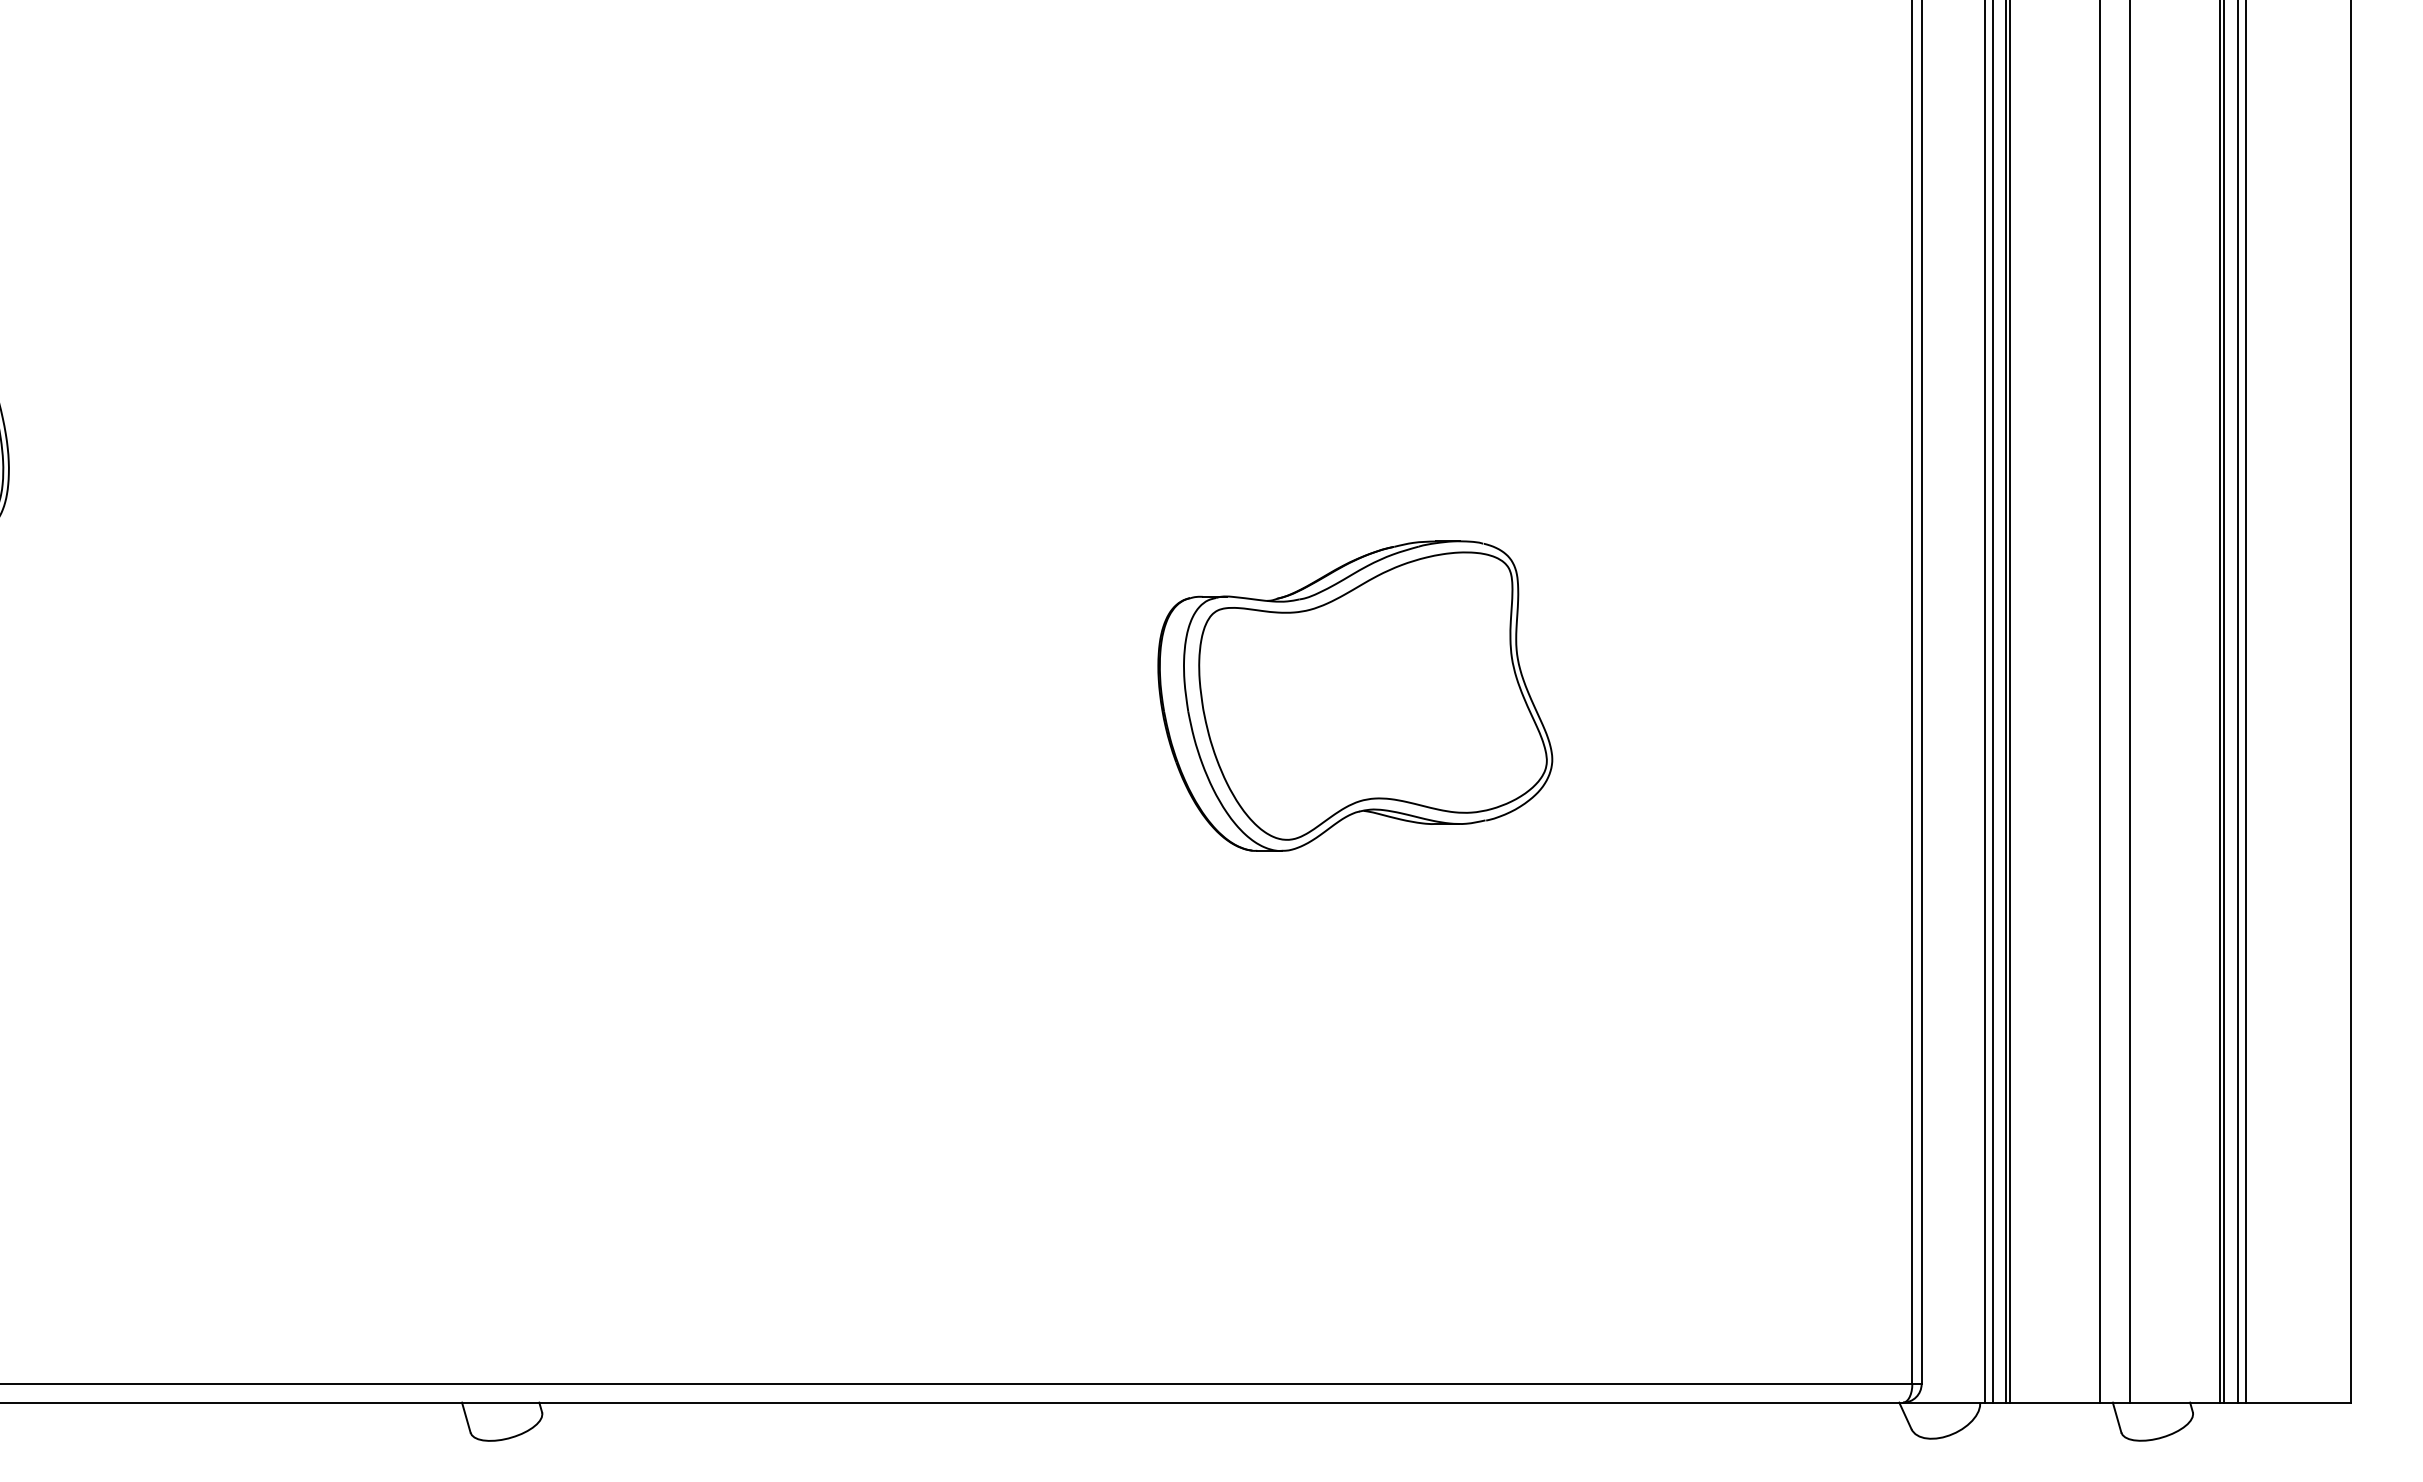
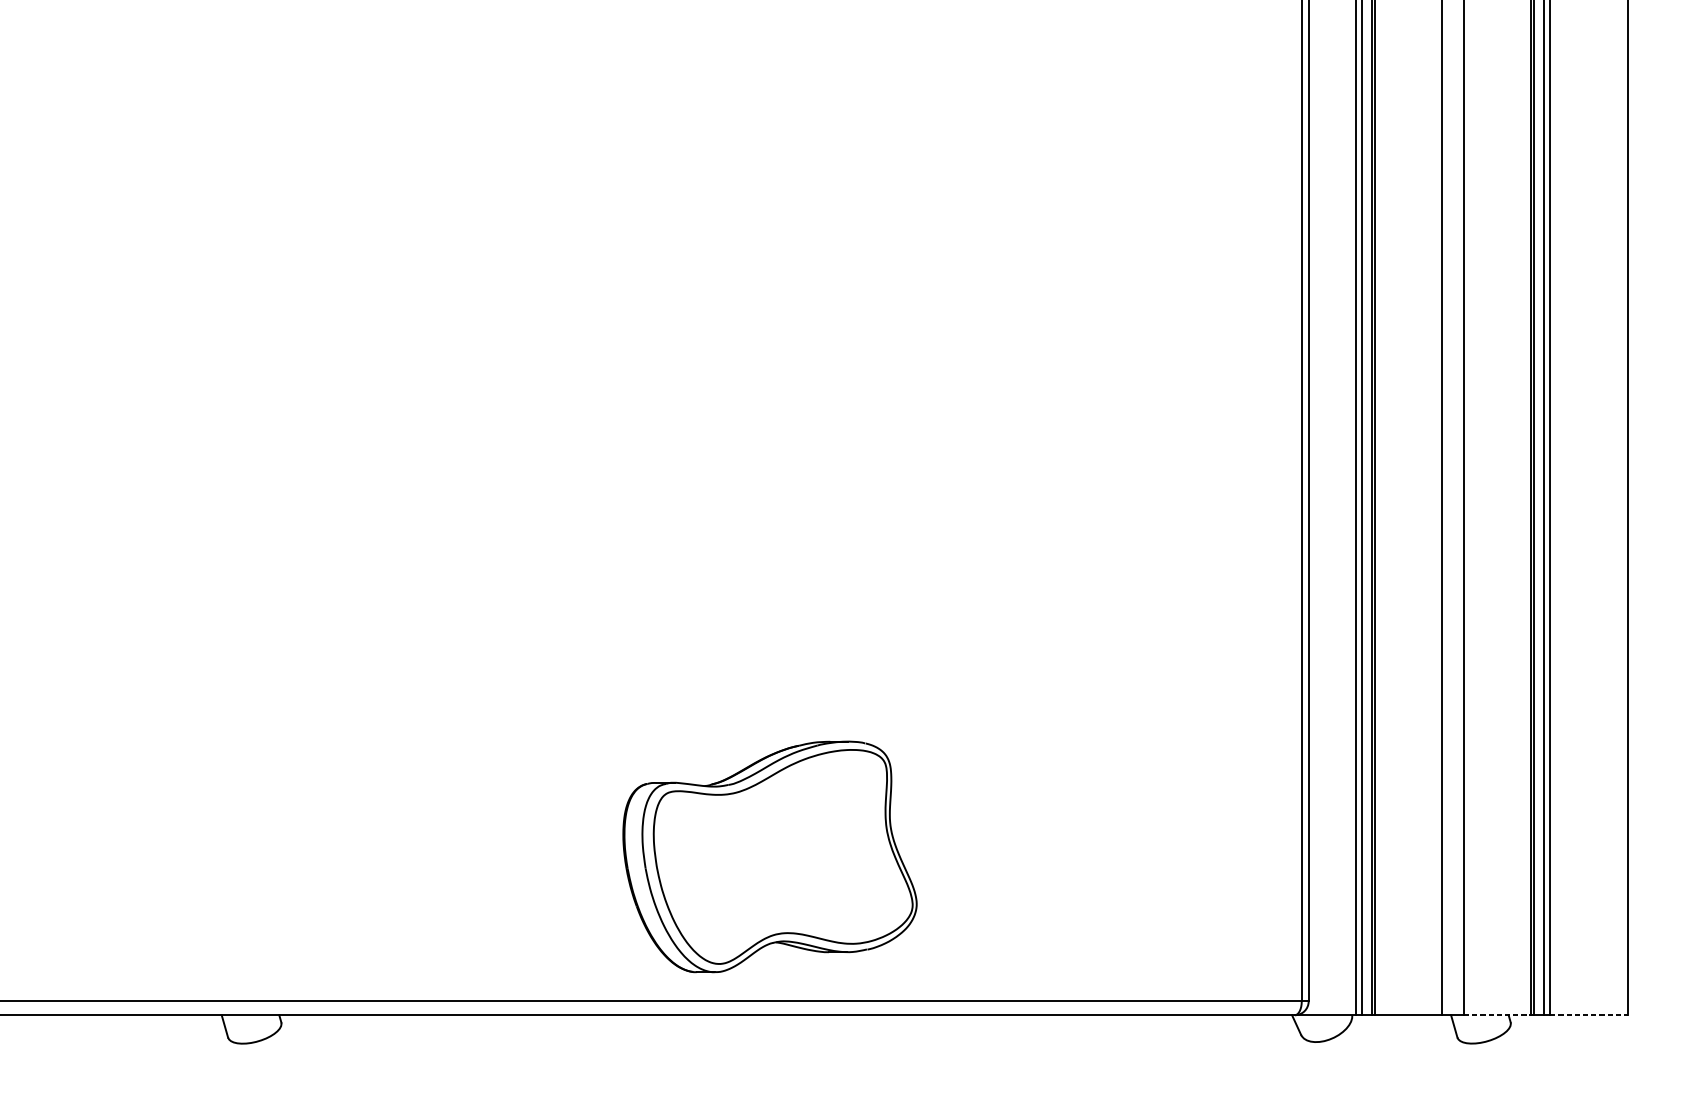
part: (1355, 695) -> (770, 856), moved
line: (2175, 1402) -> (1497, 1015), solid -> dashed
line: (2298, 1402) -> (1589, 1015), solid -> dashed

